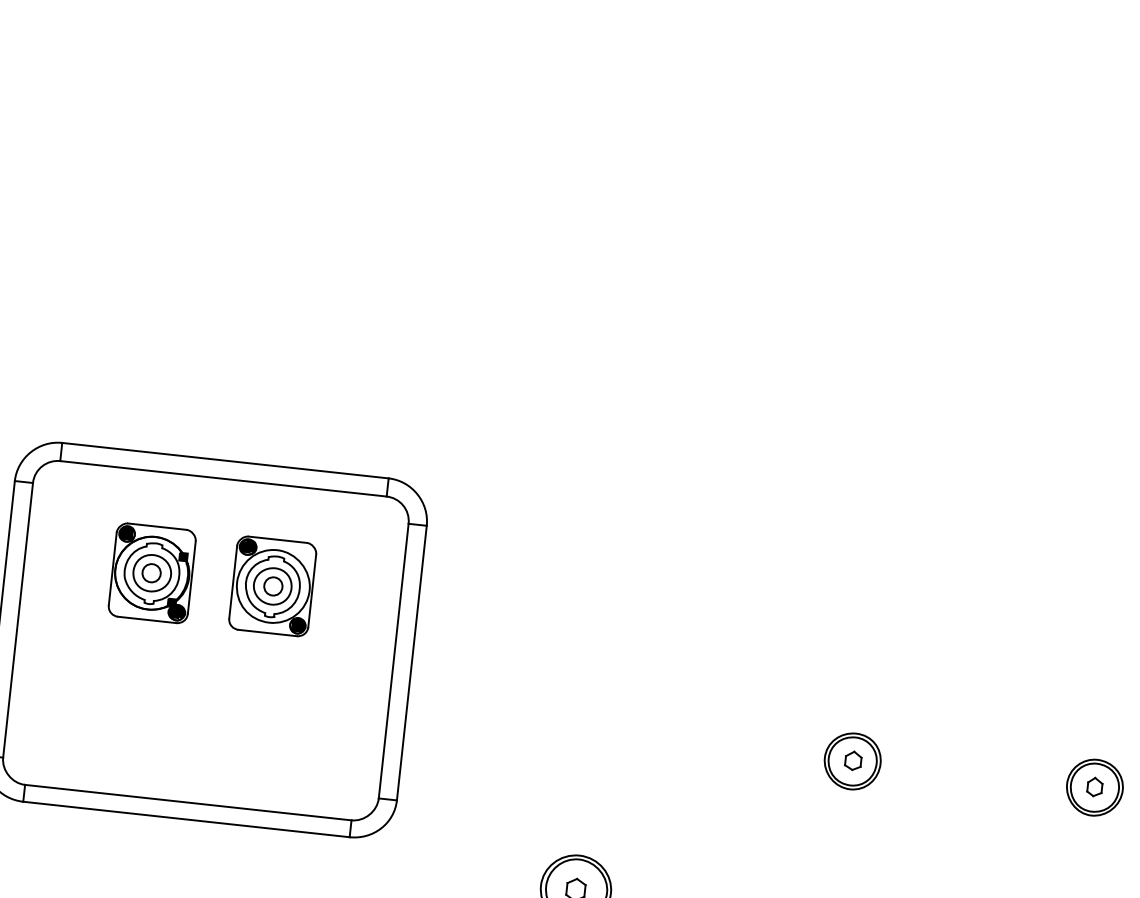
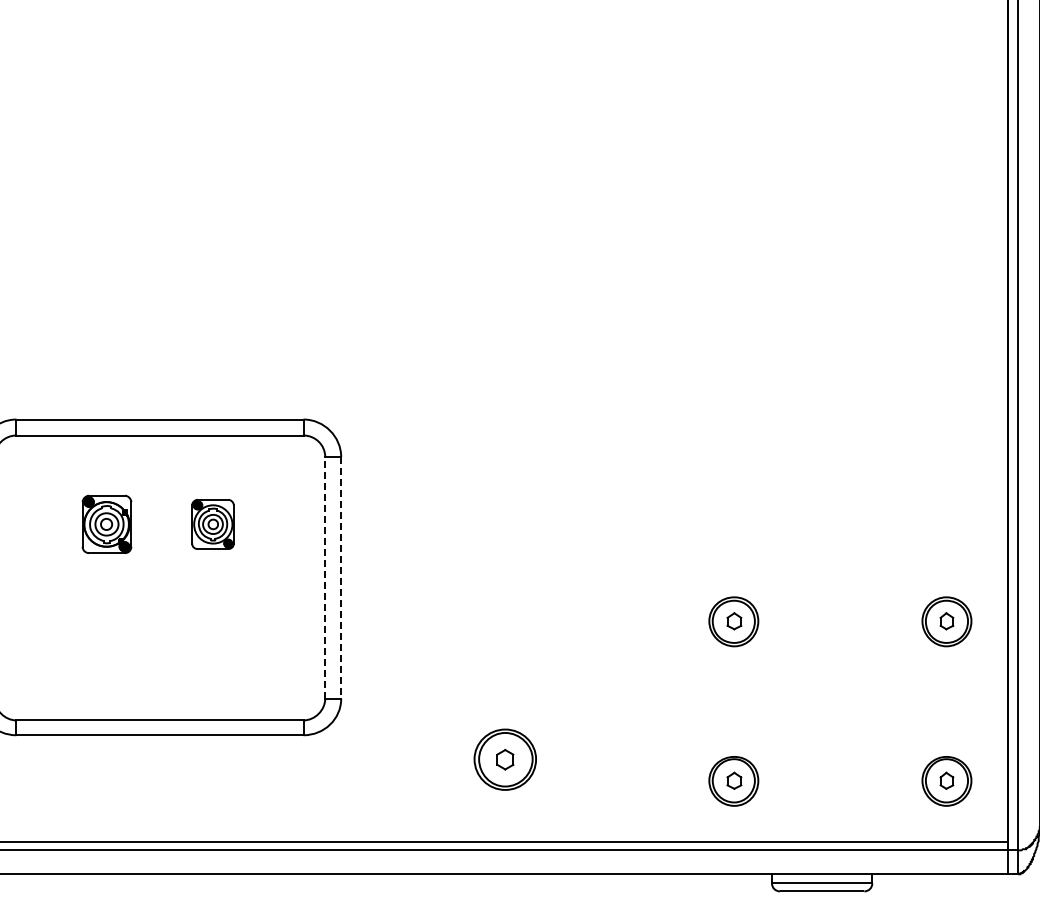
part: (151, 573) -> (106, 524), size x0.7
part: (272, 586) -> (212, 524), size x0.6
line: (394, 660) -> (325, 577), solid -> dashed
line: (412, 662) -> (341, 577), solid -> dashed

